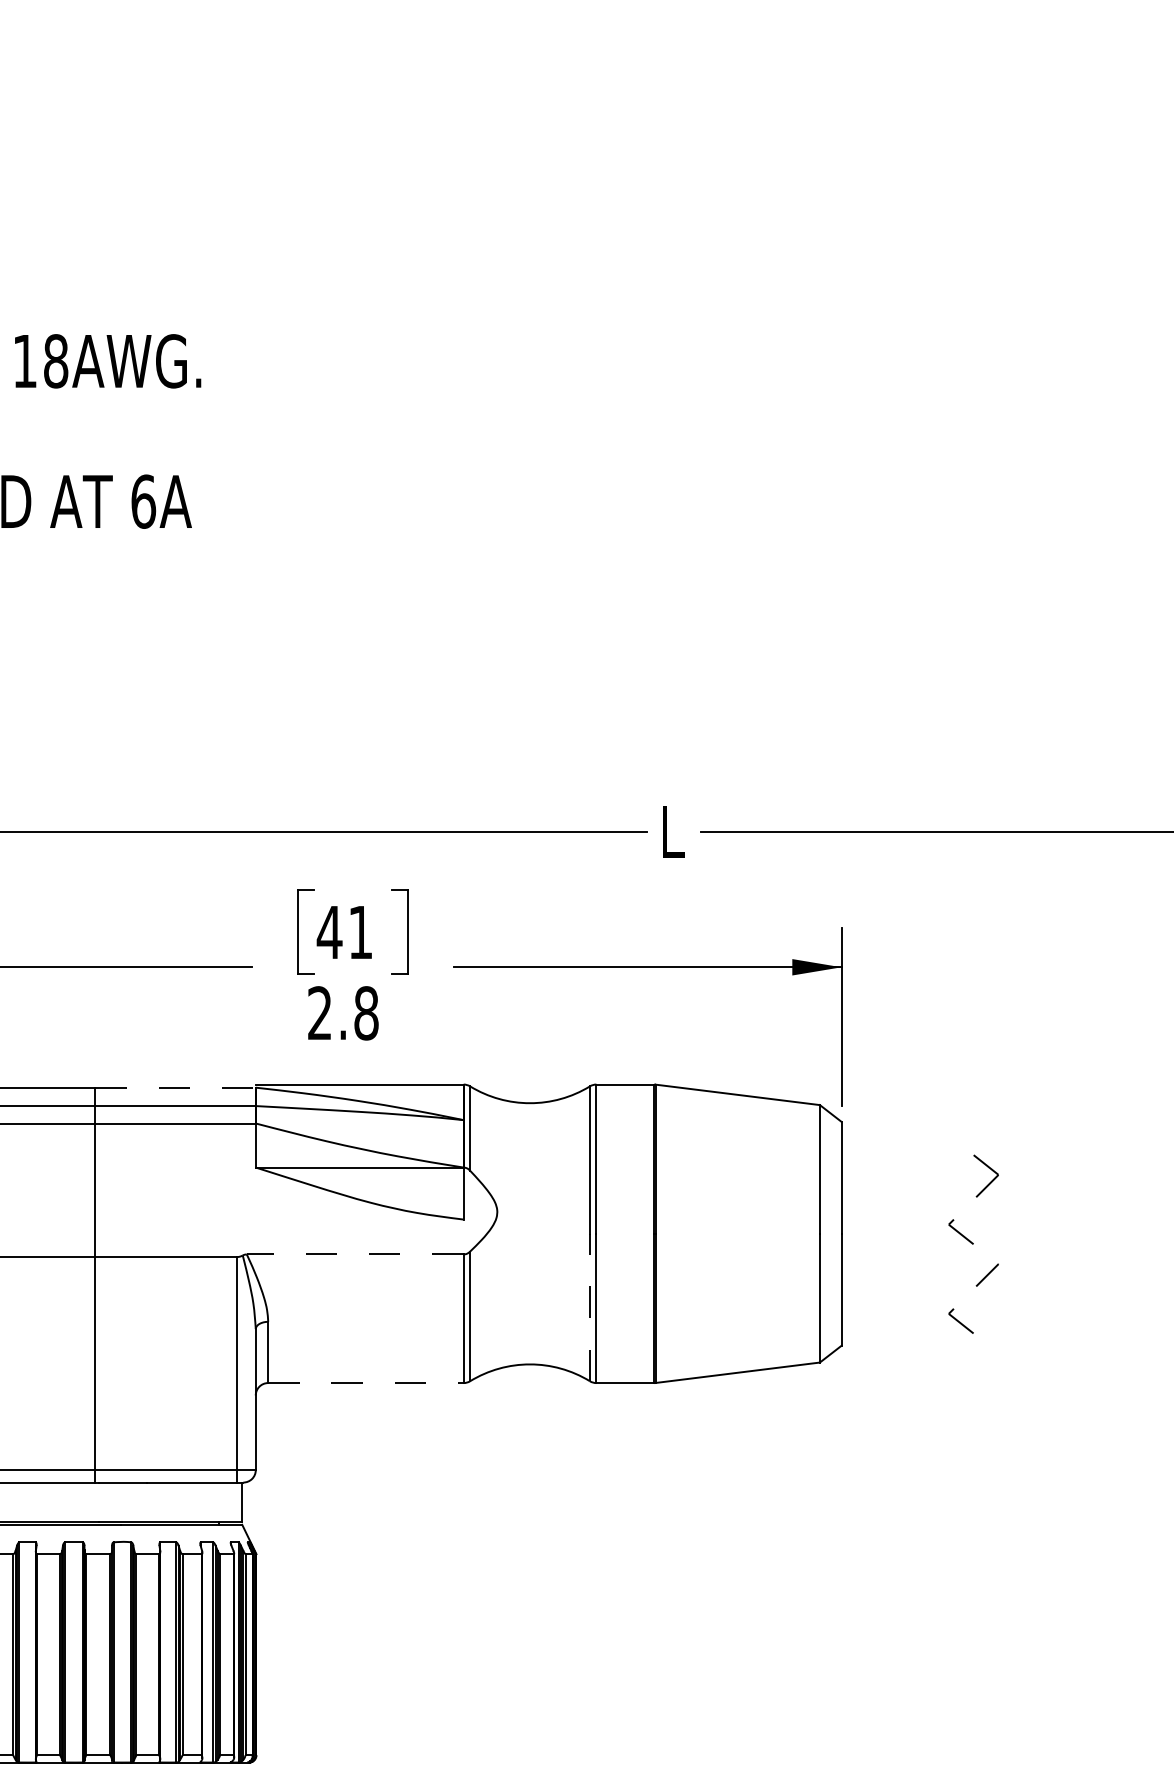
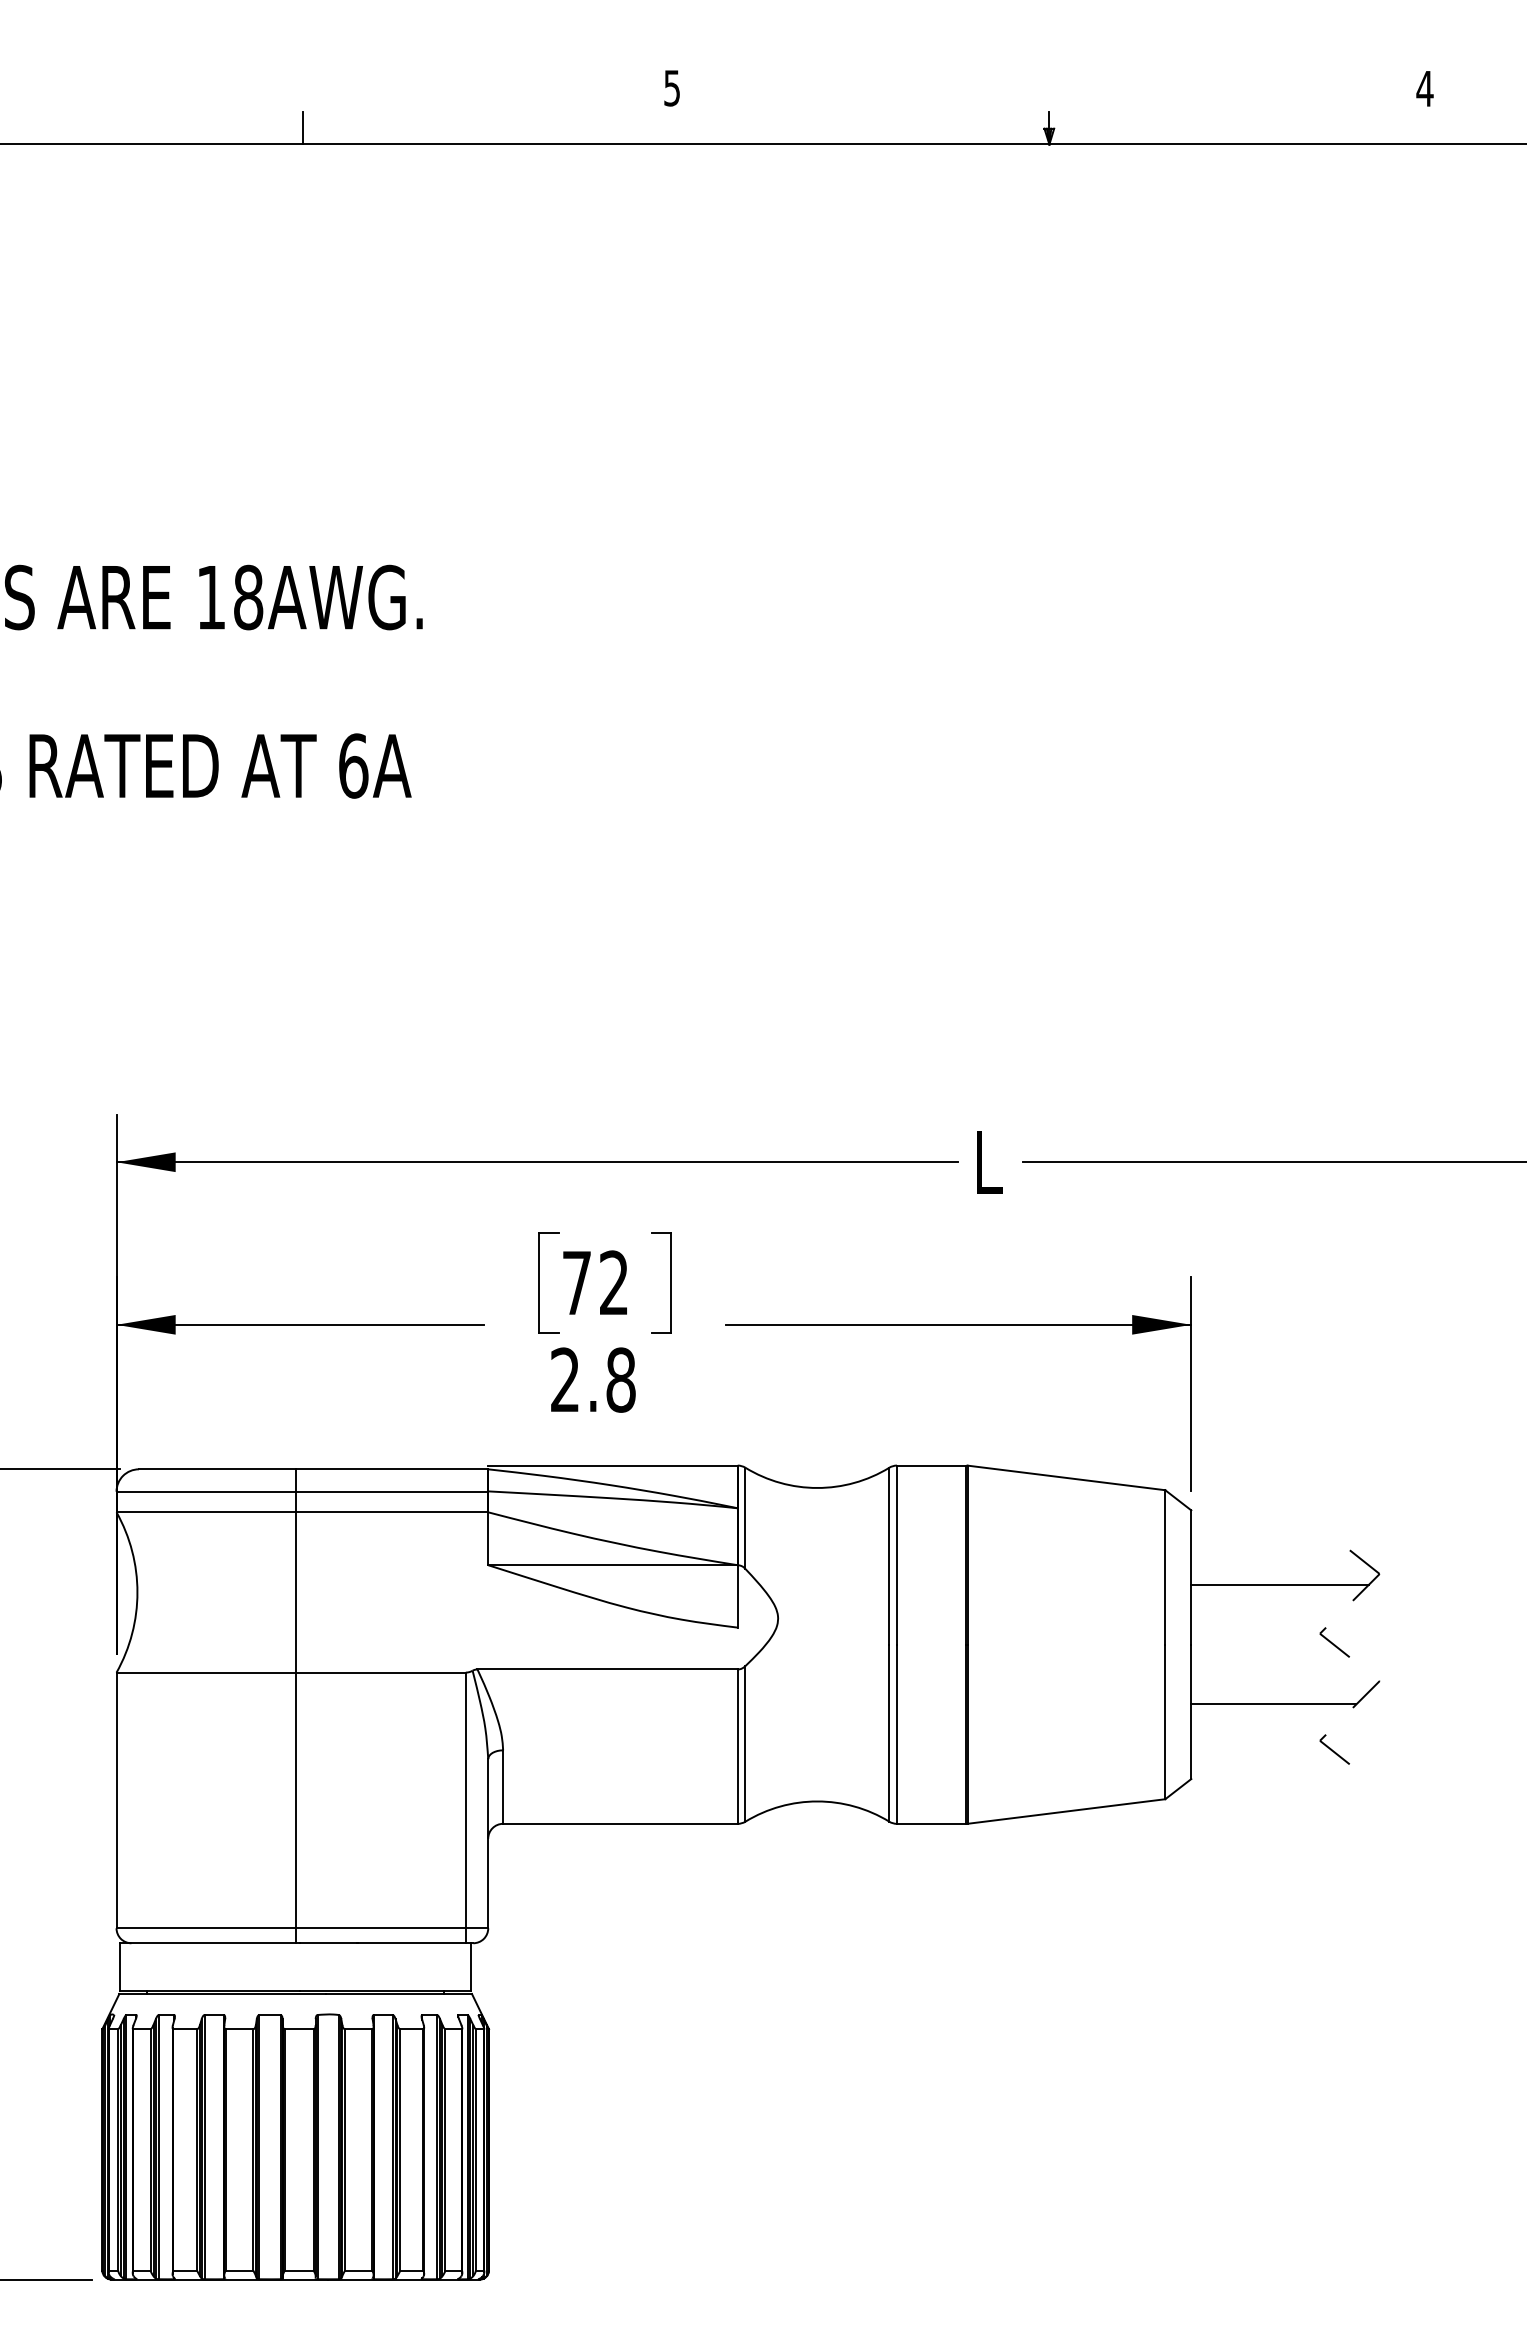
text: (344, 932) -> (594, 1282), 41 -> 72
line: (176, 1087) -> (392, 1469), dashed -> solid
line: (915, 1184) -> (1279, 1585), added
line: (355, 1254) -> (607, 1669), dashed -> solid
line: (910, 1283) -> (1273, 1704), added
line: (590, 1306) -> (889, 1732), dashed -> solid
line: (366, 1382) -> (620, 1823), dashed -> solid

